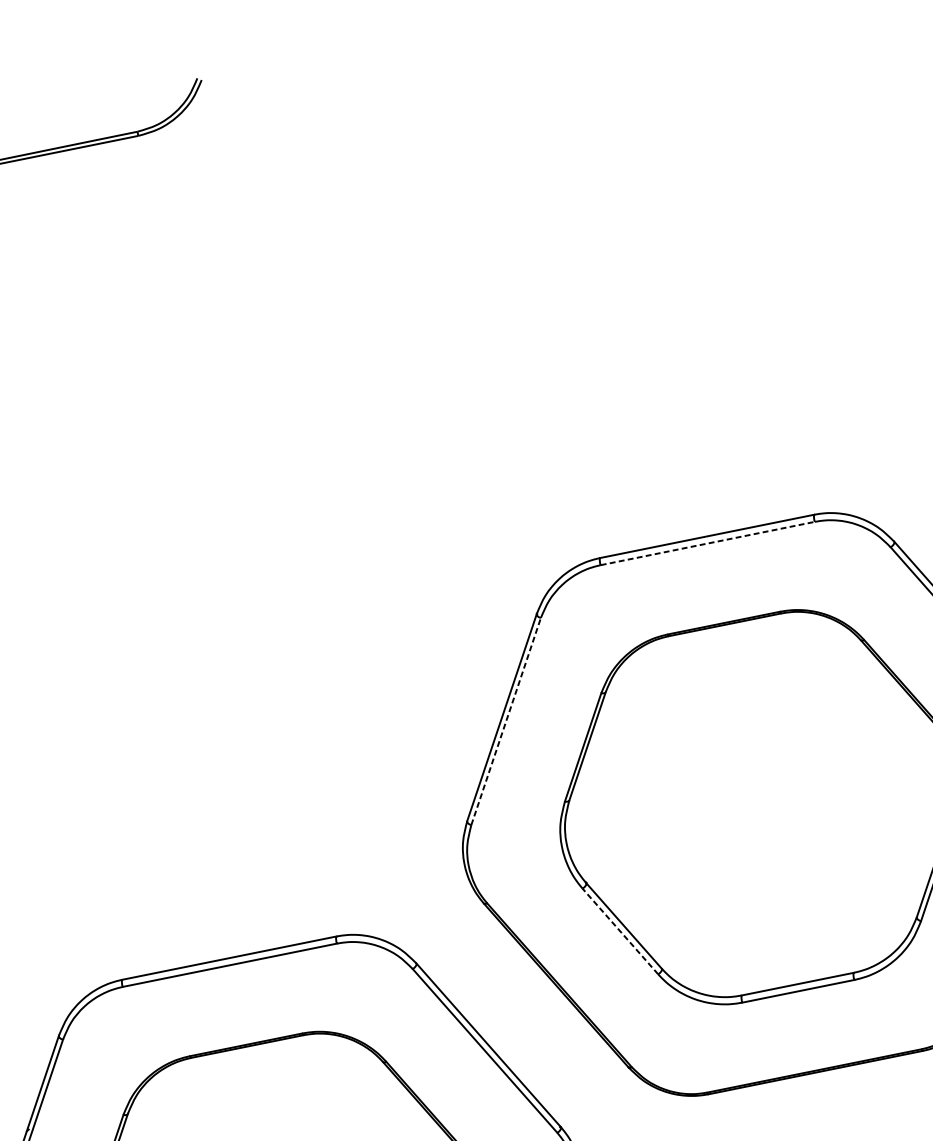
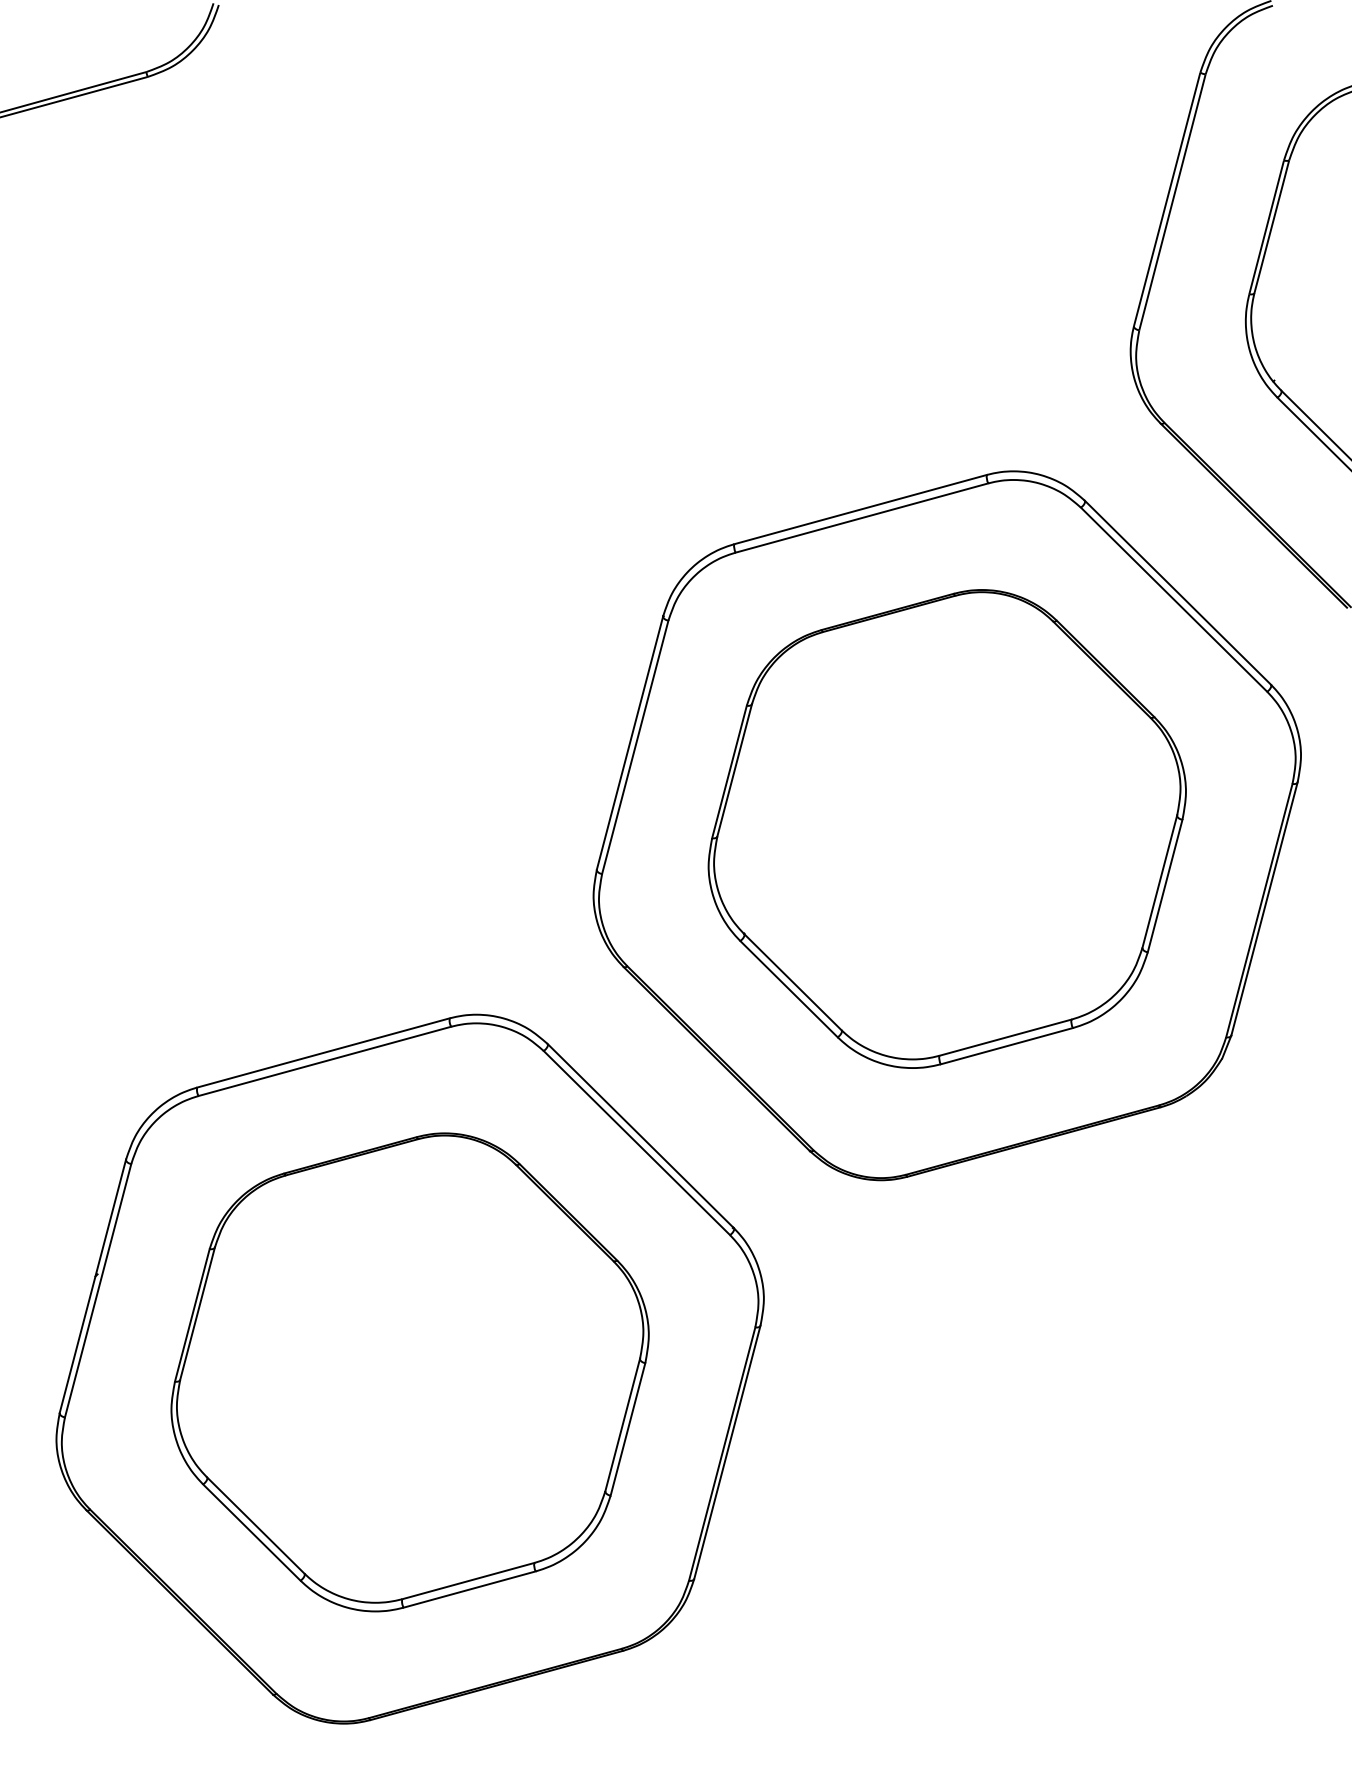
line: (708, 543) -> (862, 518), dashed -> solid
line: (506, 721) -> (635, 747), dashed -> solid
line: (619, 930) -> (788, 988), dashed -> solid

